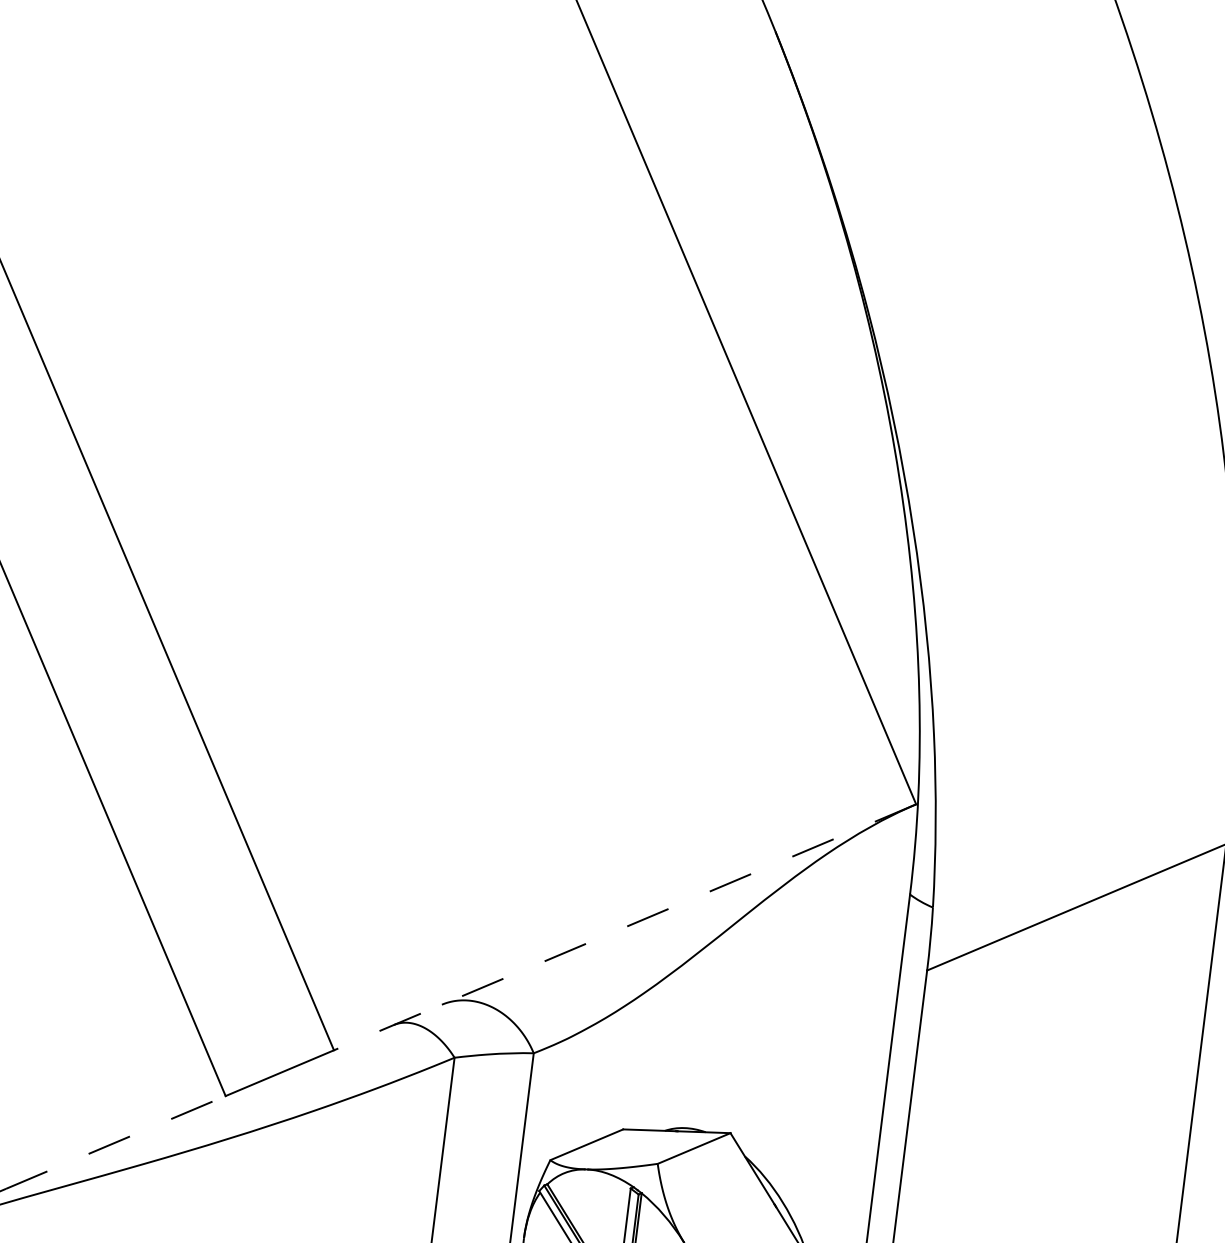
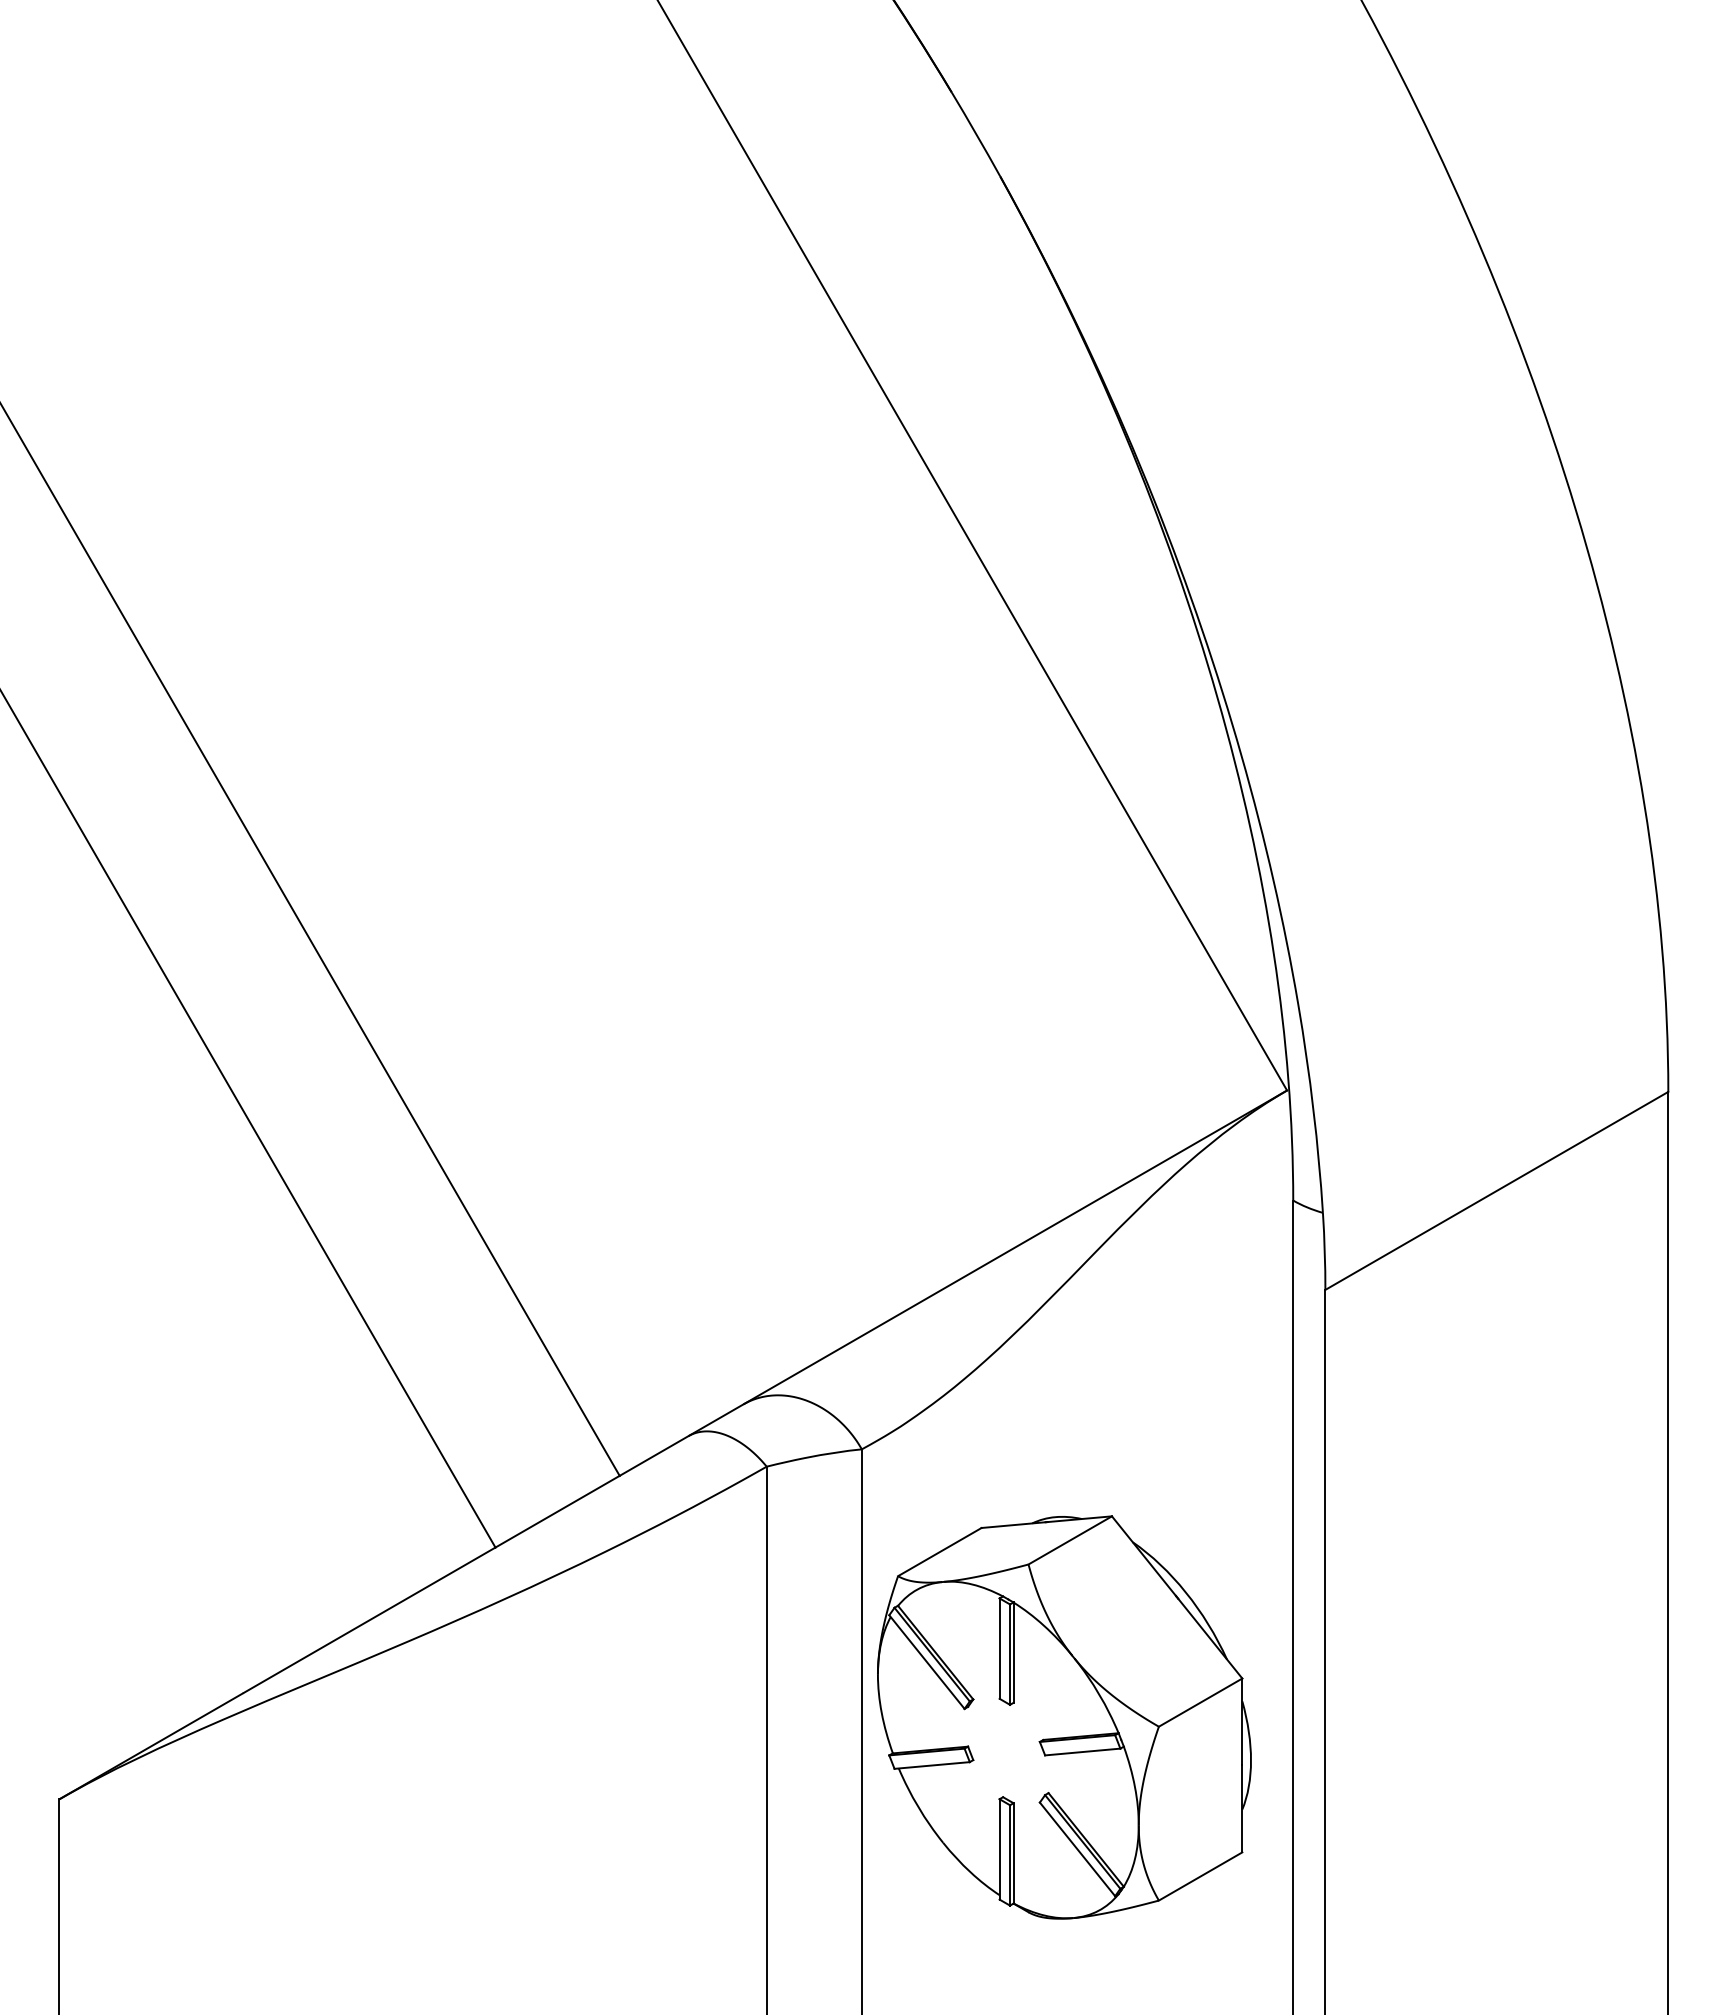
line: (624, 927) -> (952, 1283), dashed -> solid
line: (116, 1141) -> (370, 1619), dashed -> solid

